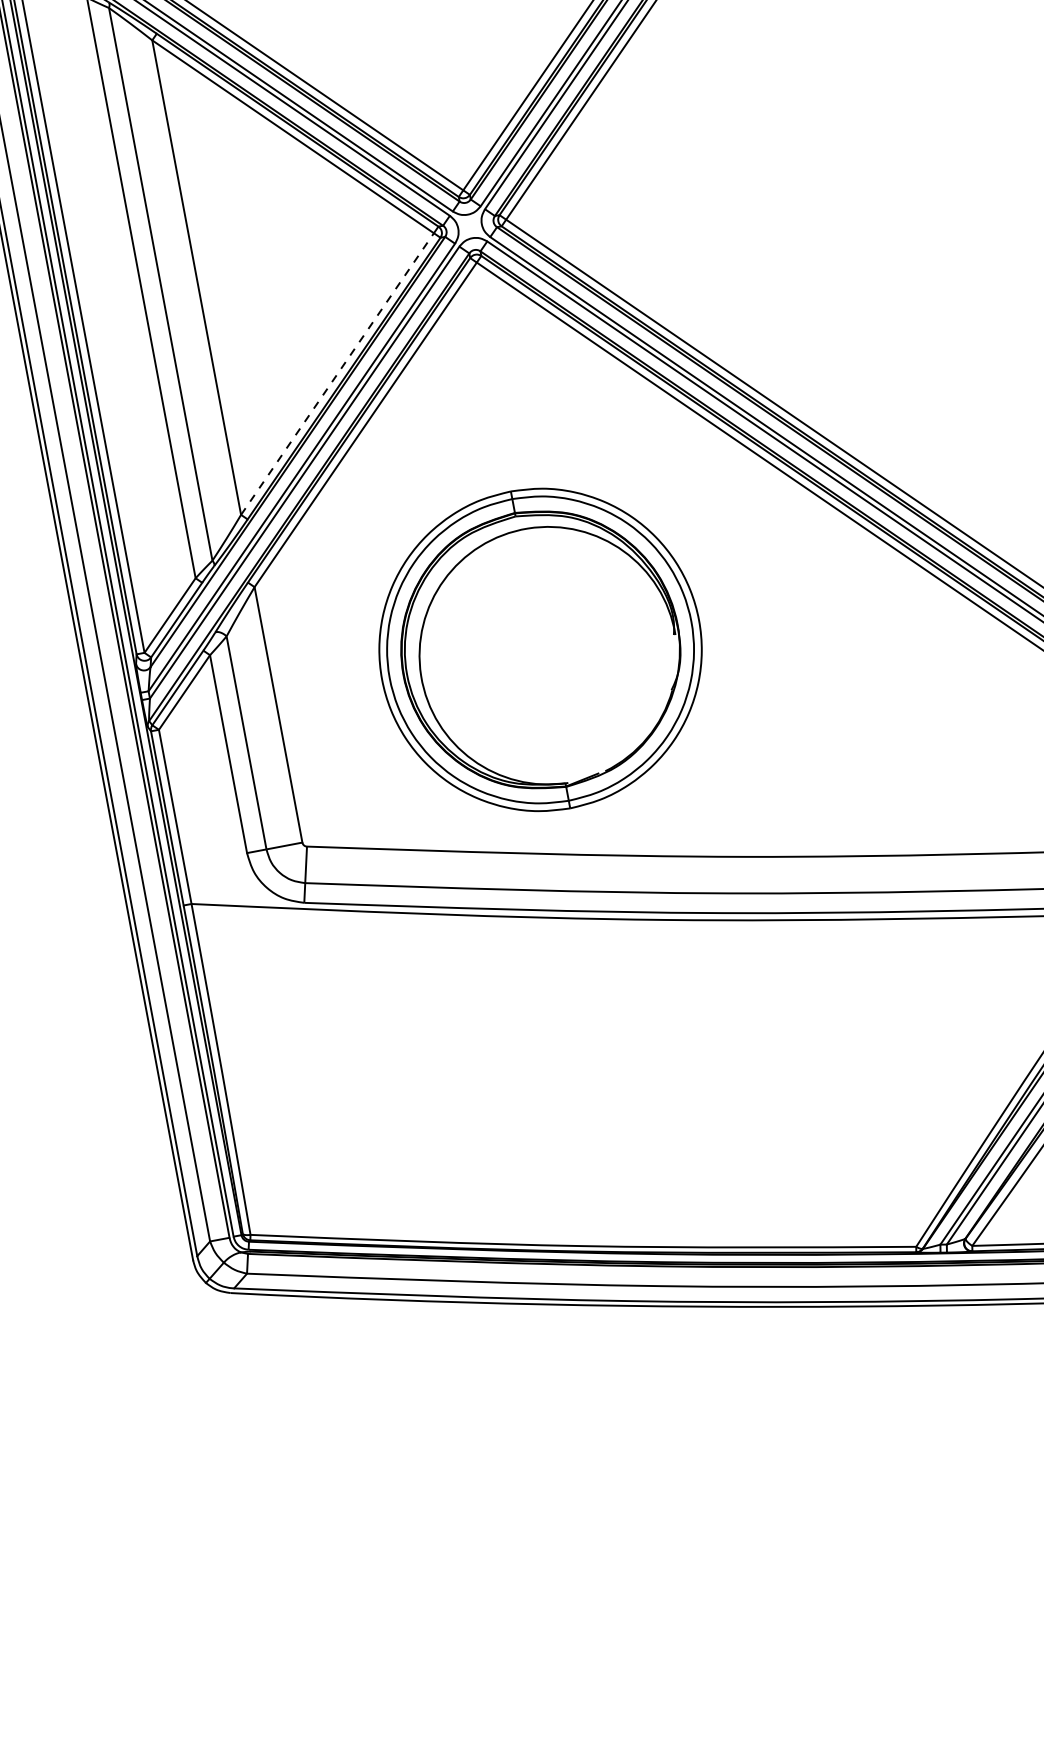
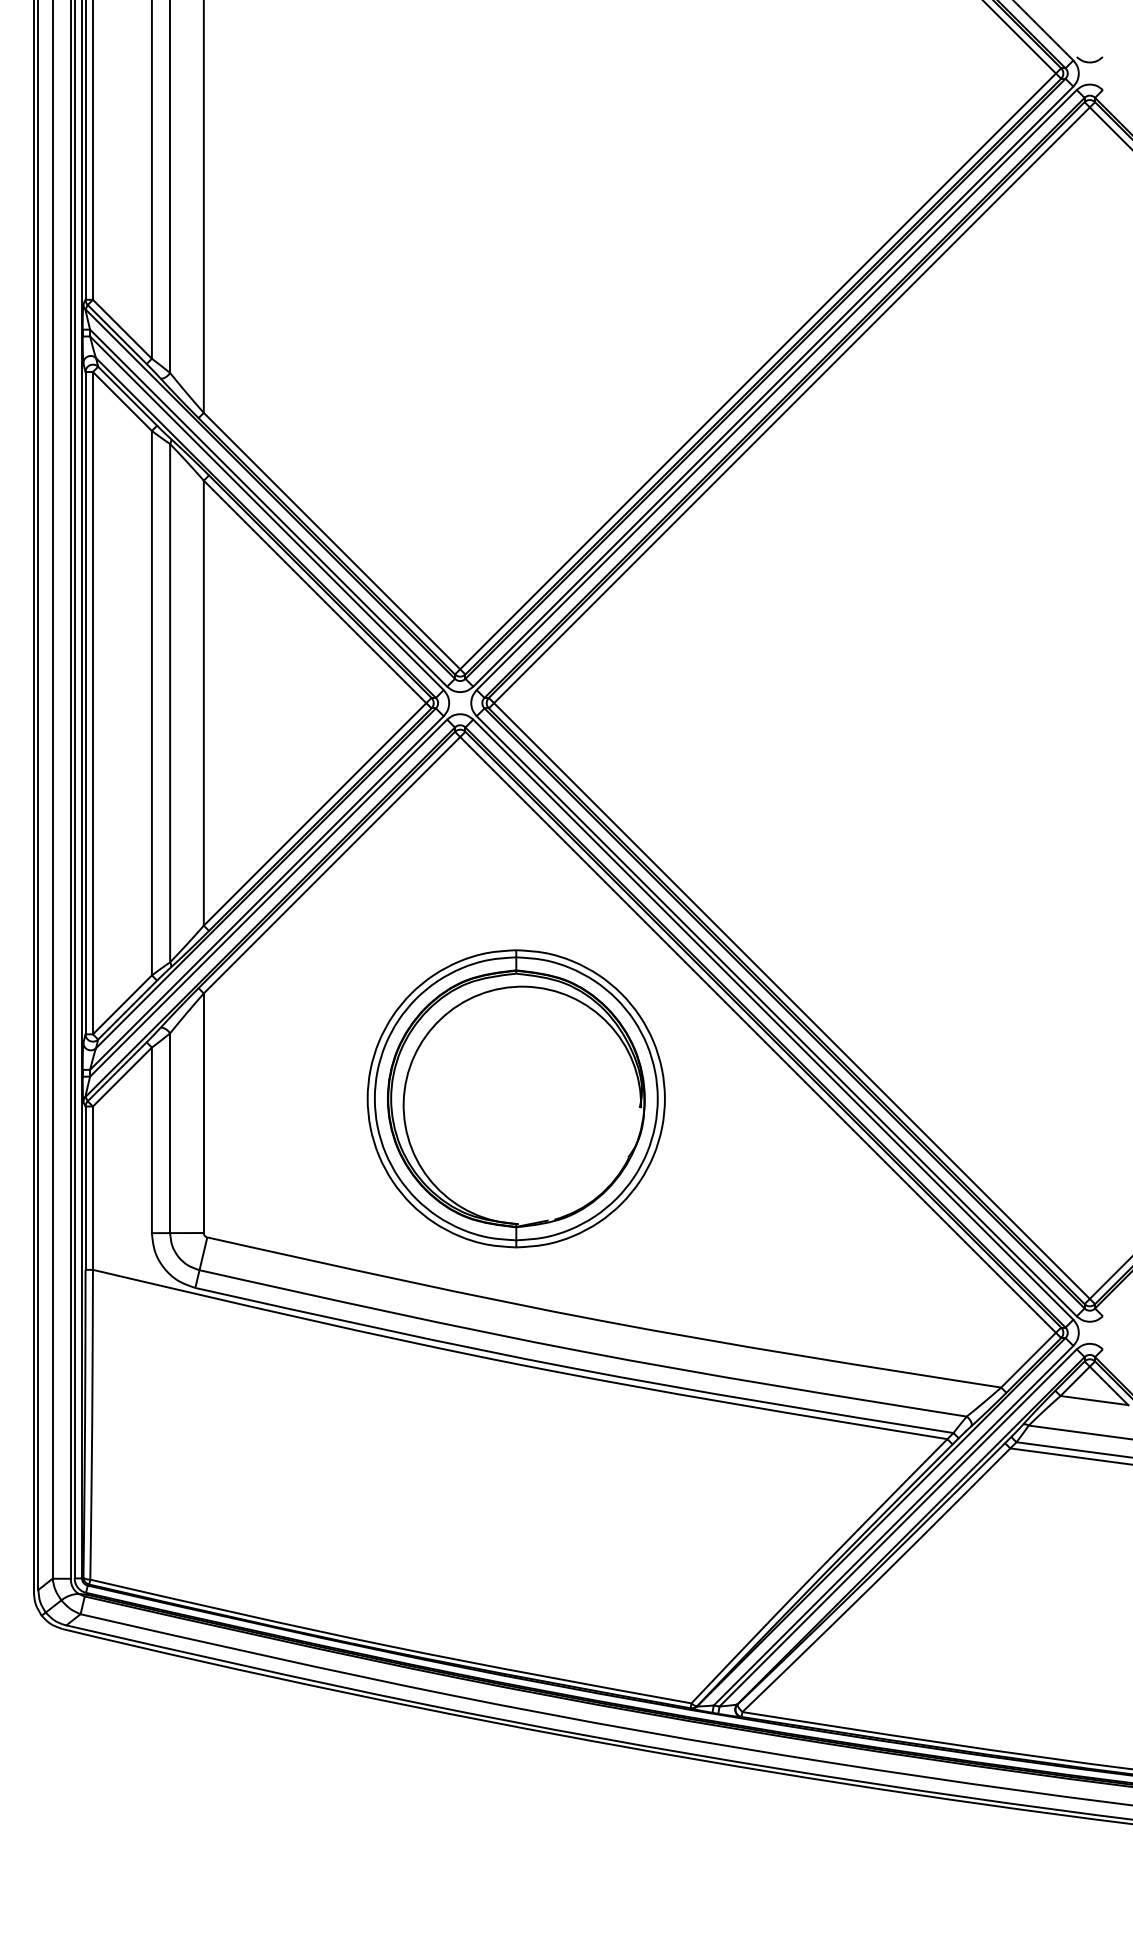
line: (337, 374) -> (315, 814), dashed -> solid
part: (539, 649) -> (515, 1098), moved

